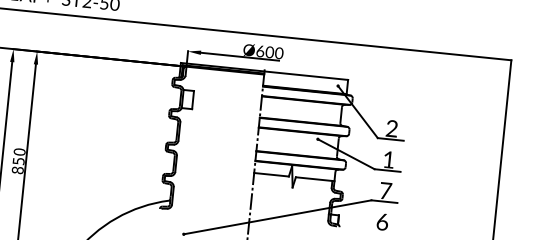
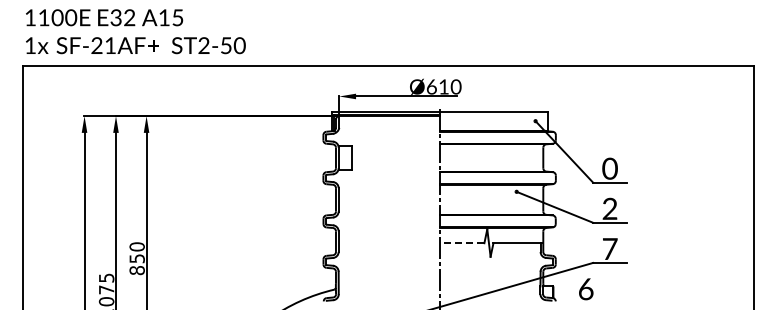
text: (269, 51) -> (443, 86), Ø600 -> Ø610
text: (391, 128) -> (609, 168), 2 -> 0
text: (388, 159) -> (609, 208), 1 -> 2
line: (271, 174) -> (461, 243), solid -> dashed
text: (382, 222) -> (586, 289), moved

